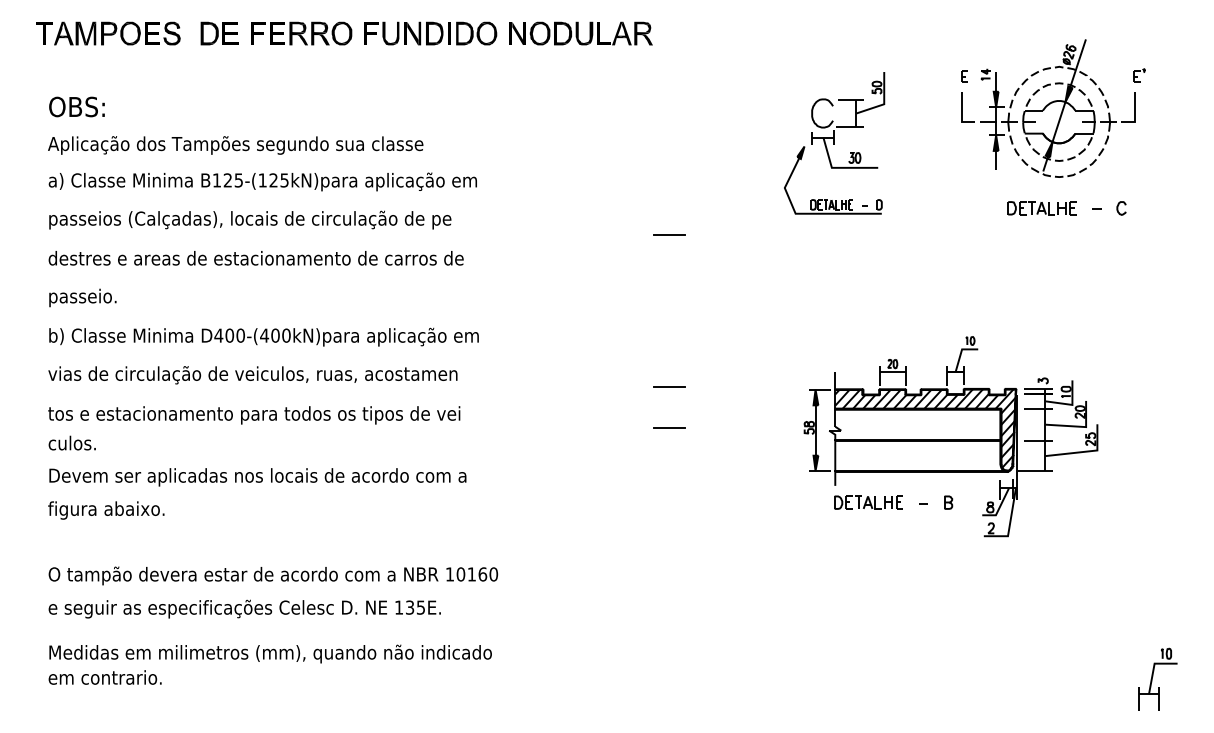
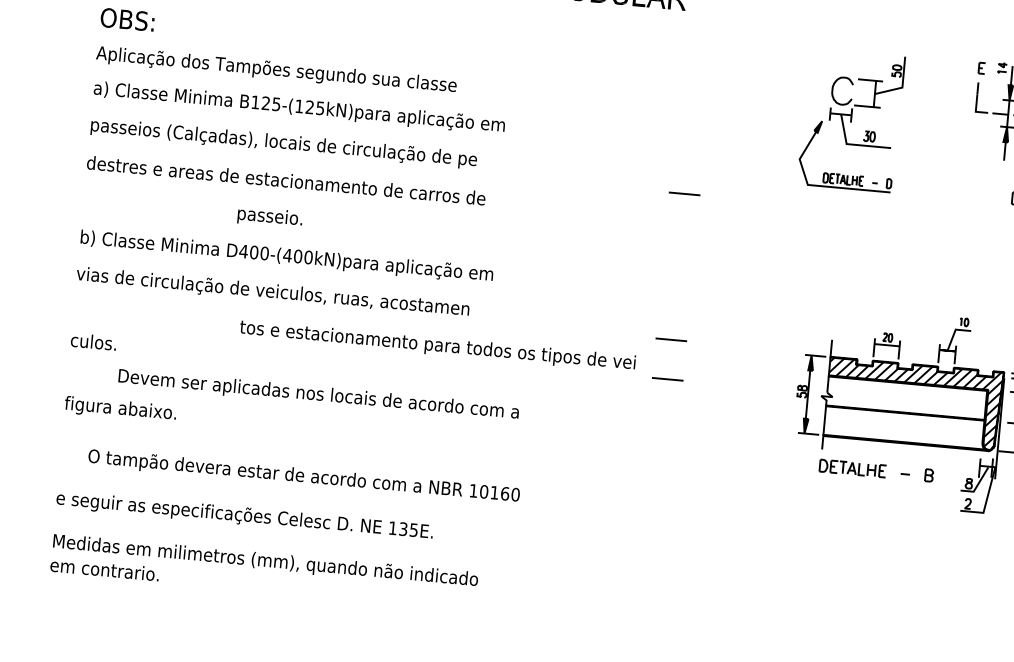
text: (82, 297) -> (269, 217), moved
text: (254, 415) -> (437, 346), moved
text: (257, 477) -> (318, 395), moved
text: (273, 575) -> (304, 476), moved

